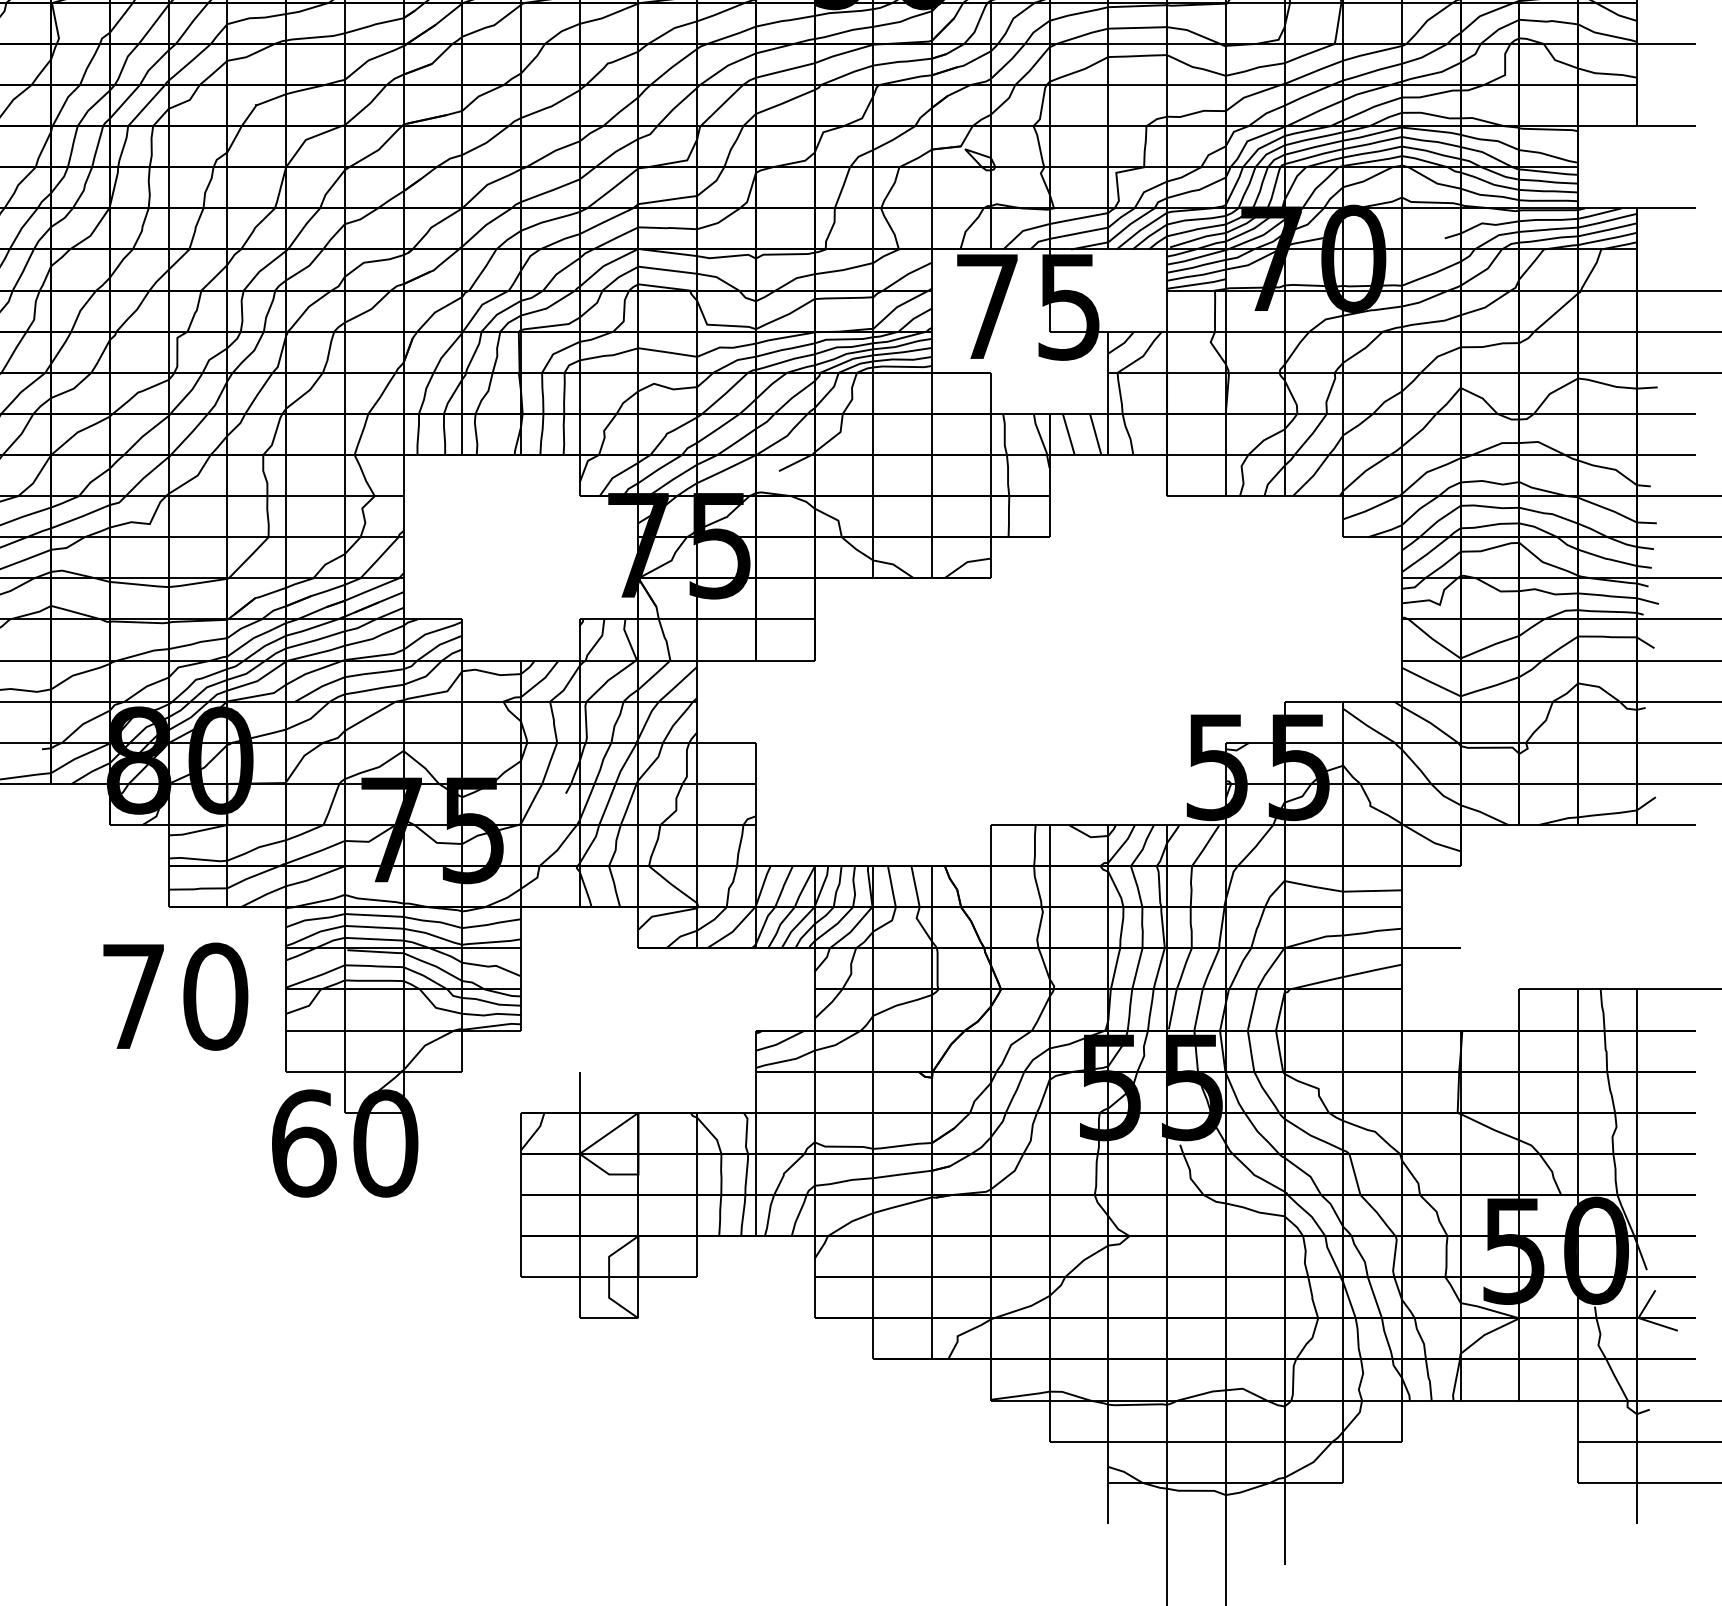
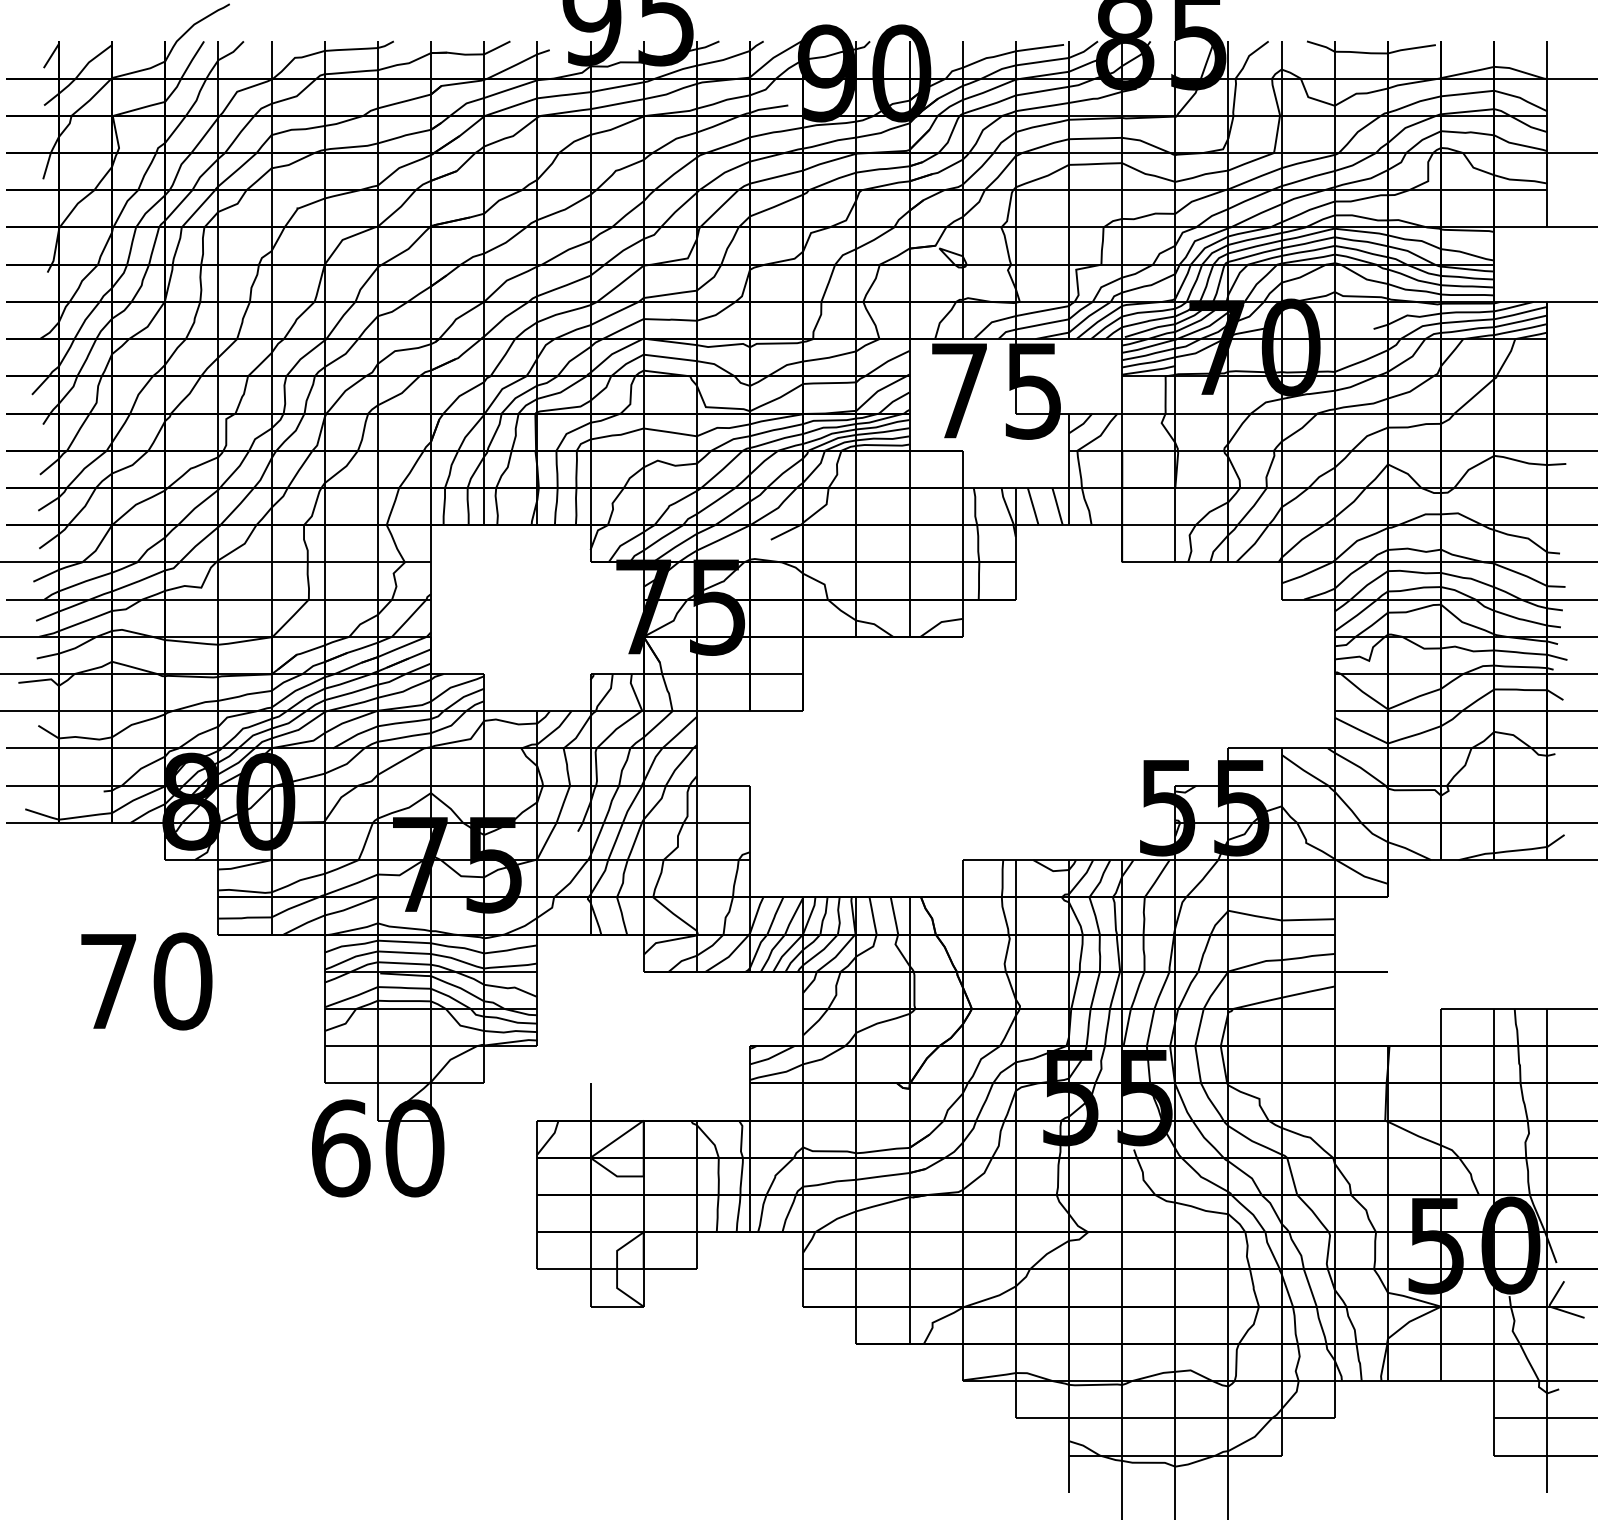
text: (175, 996) -> (146, 981), moved

